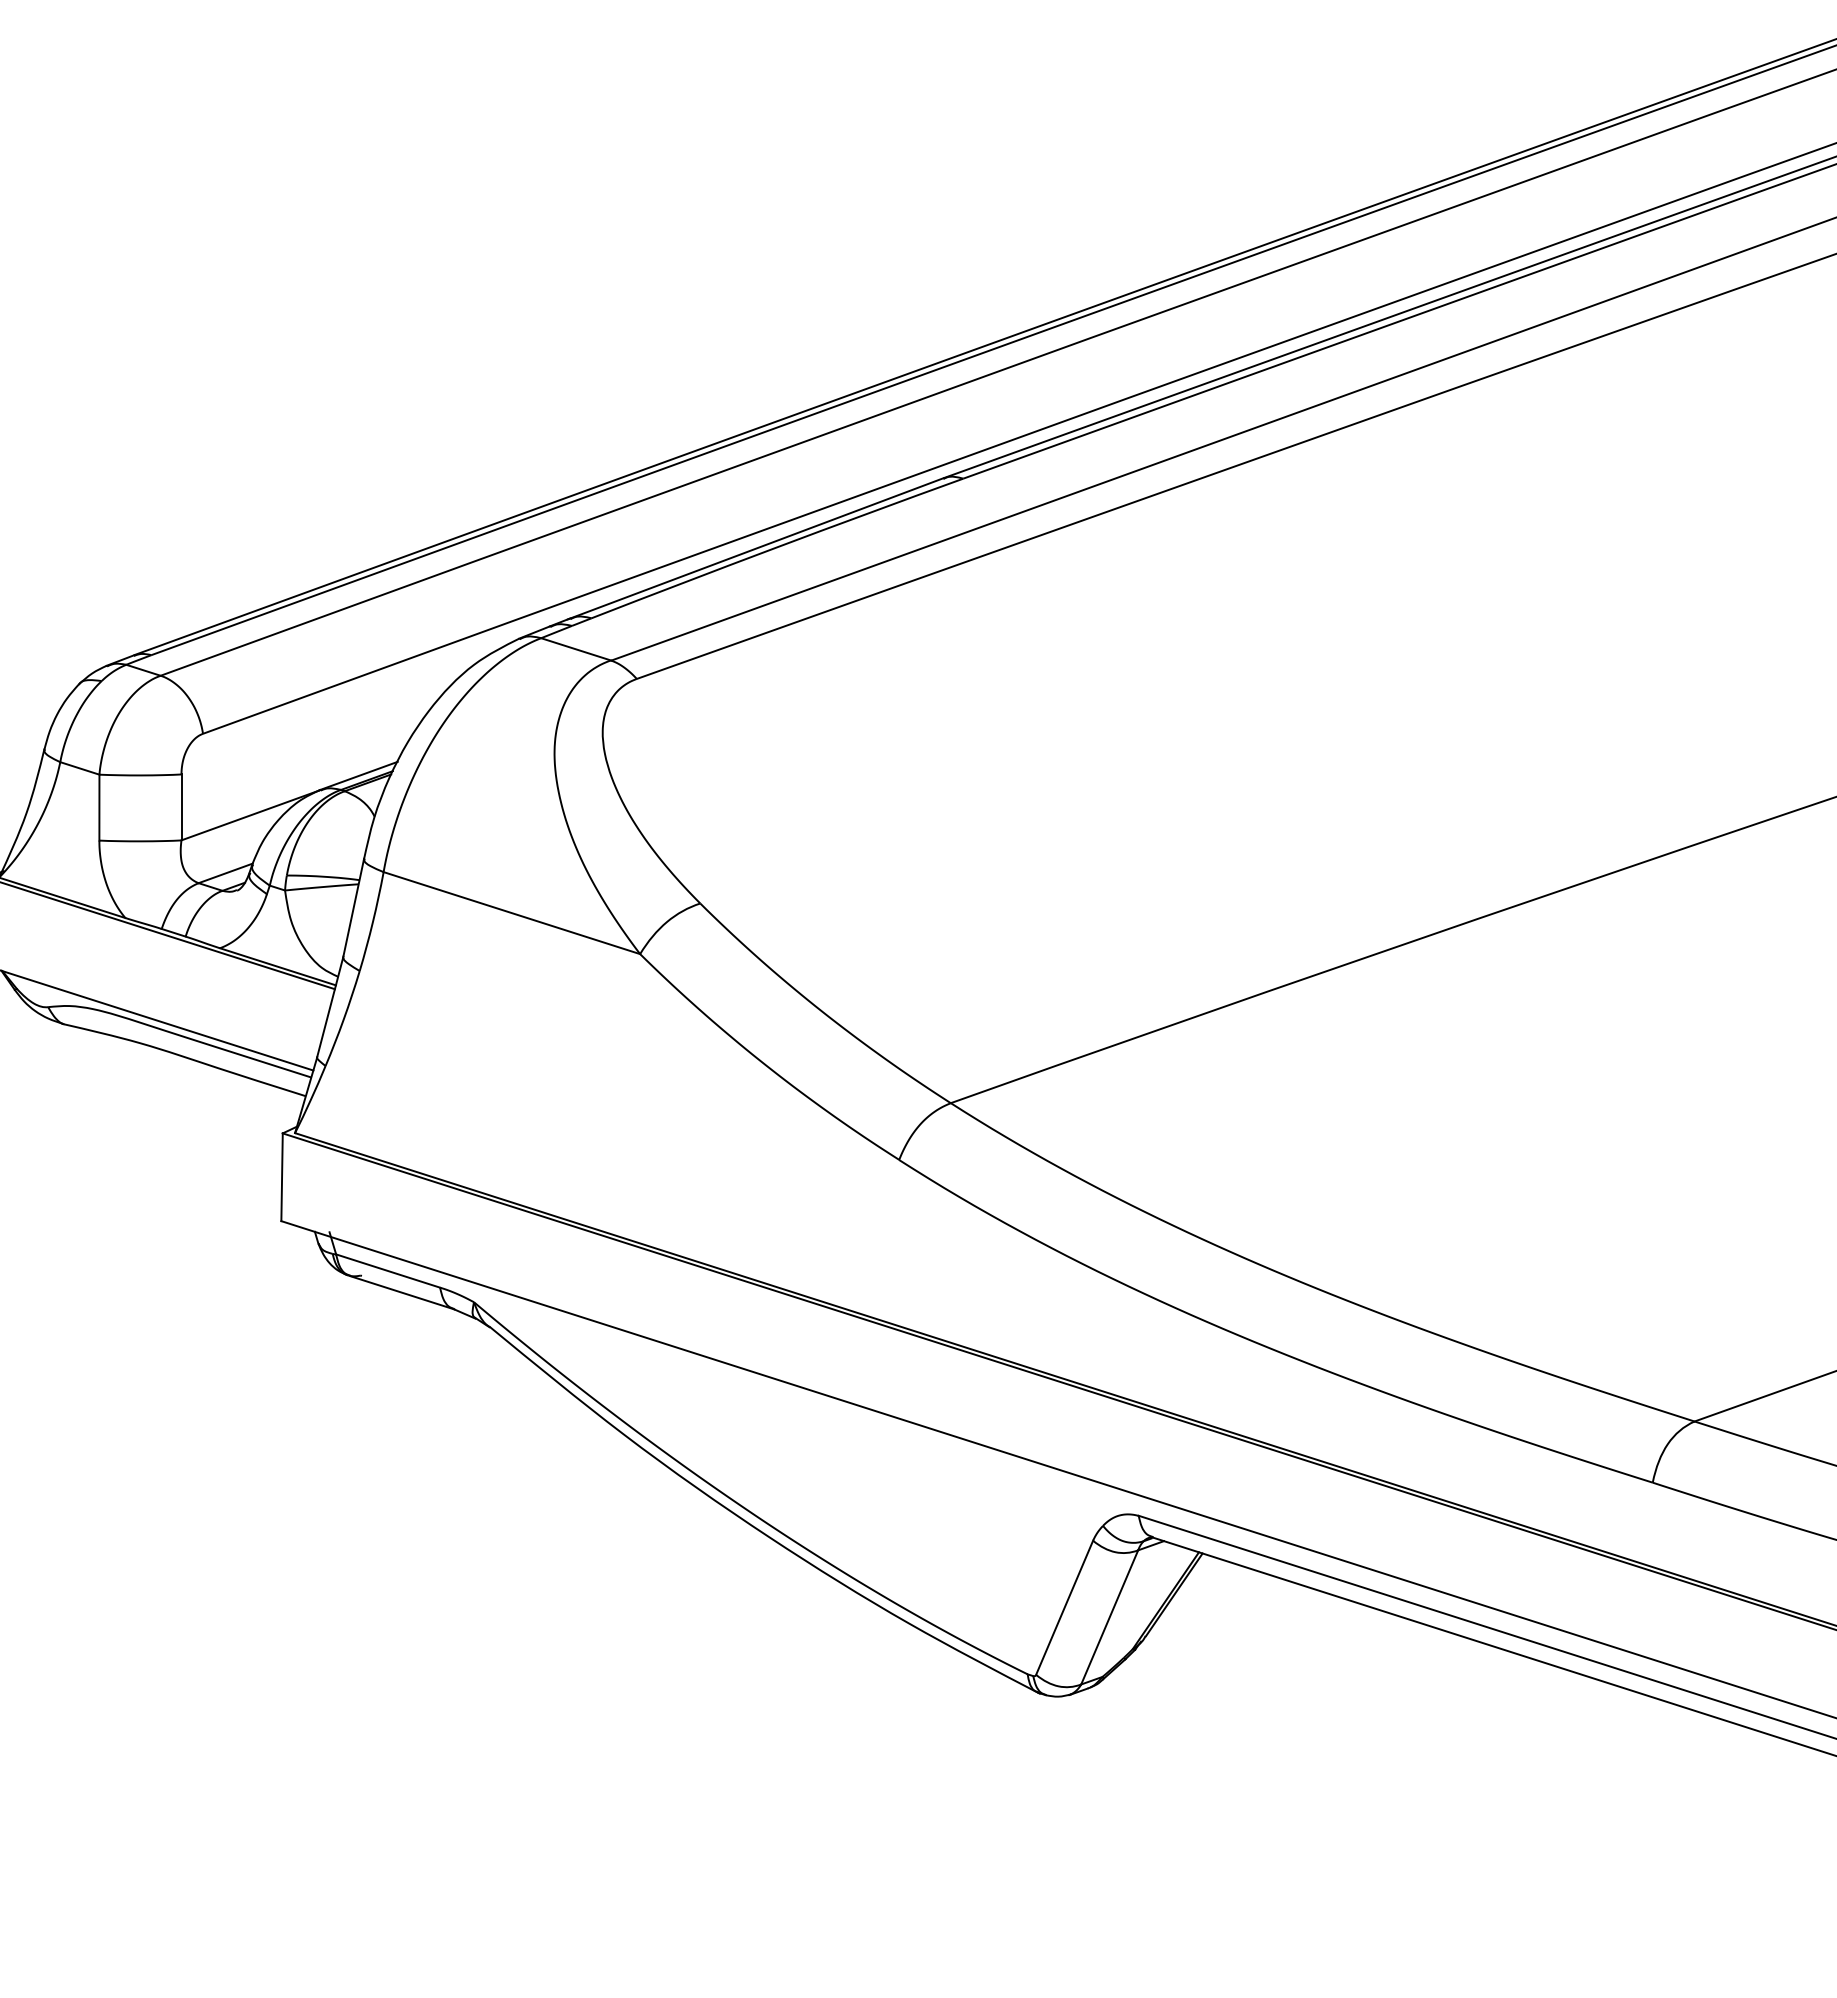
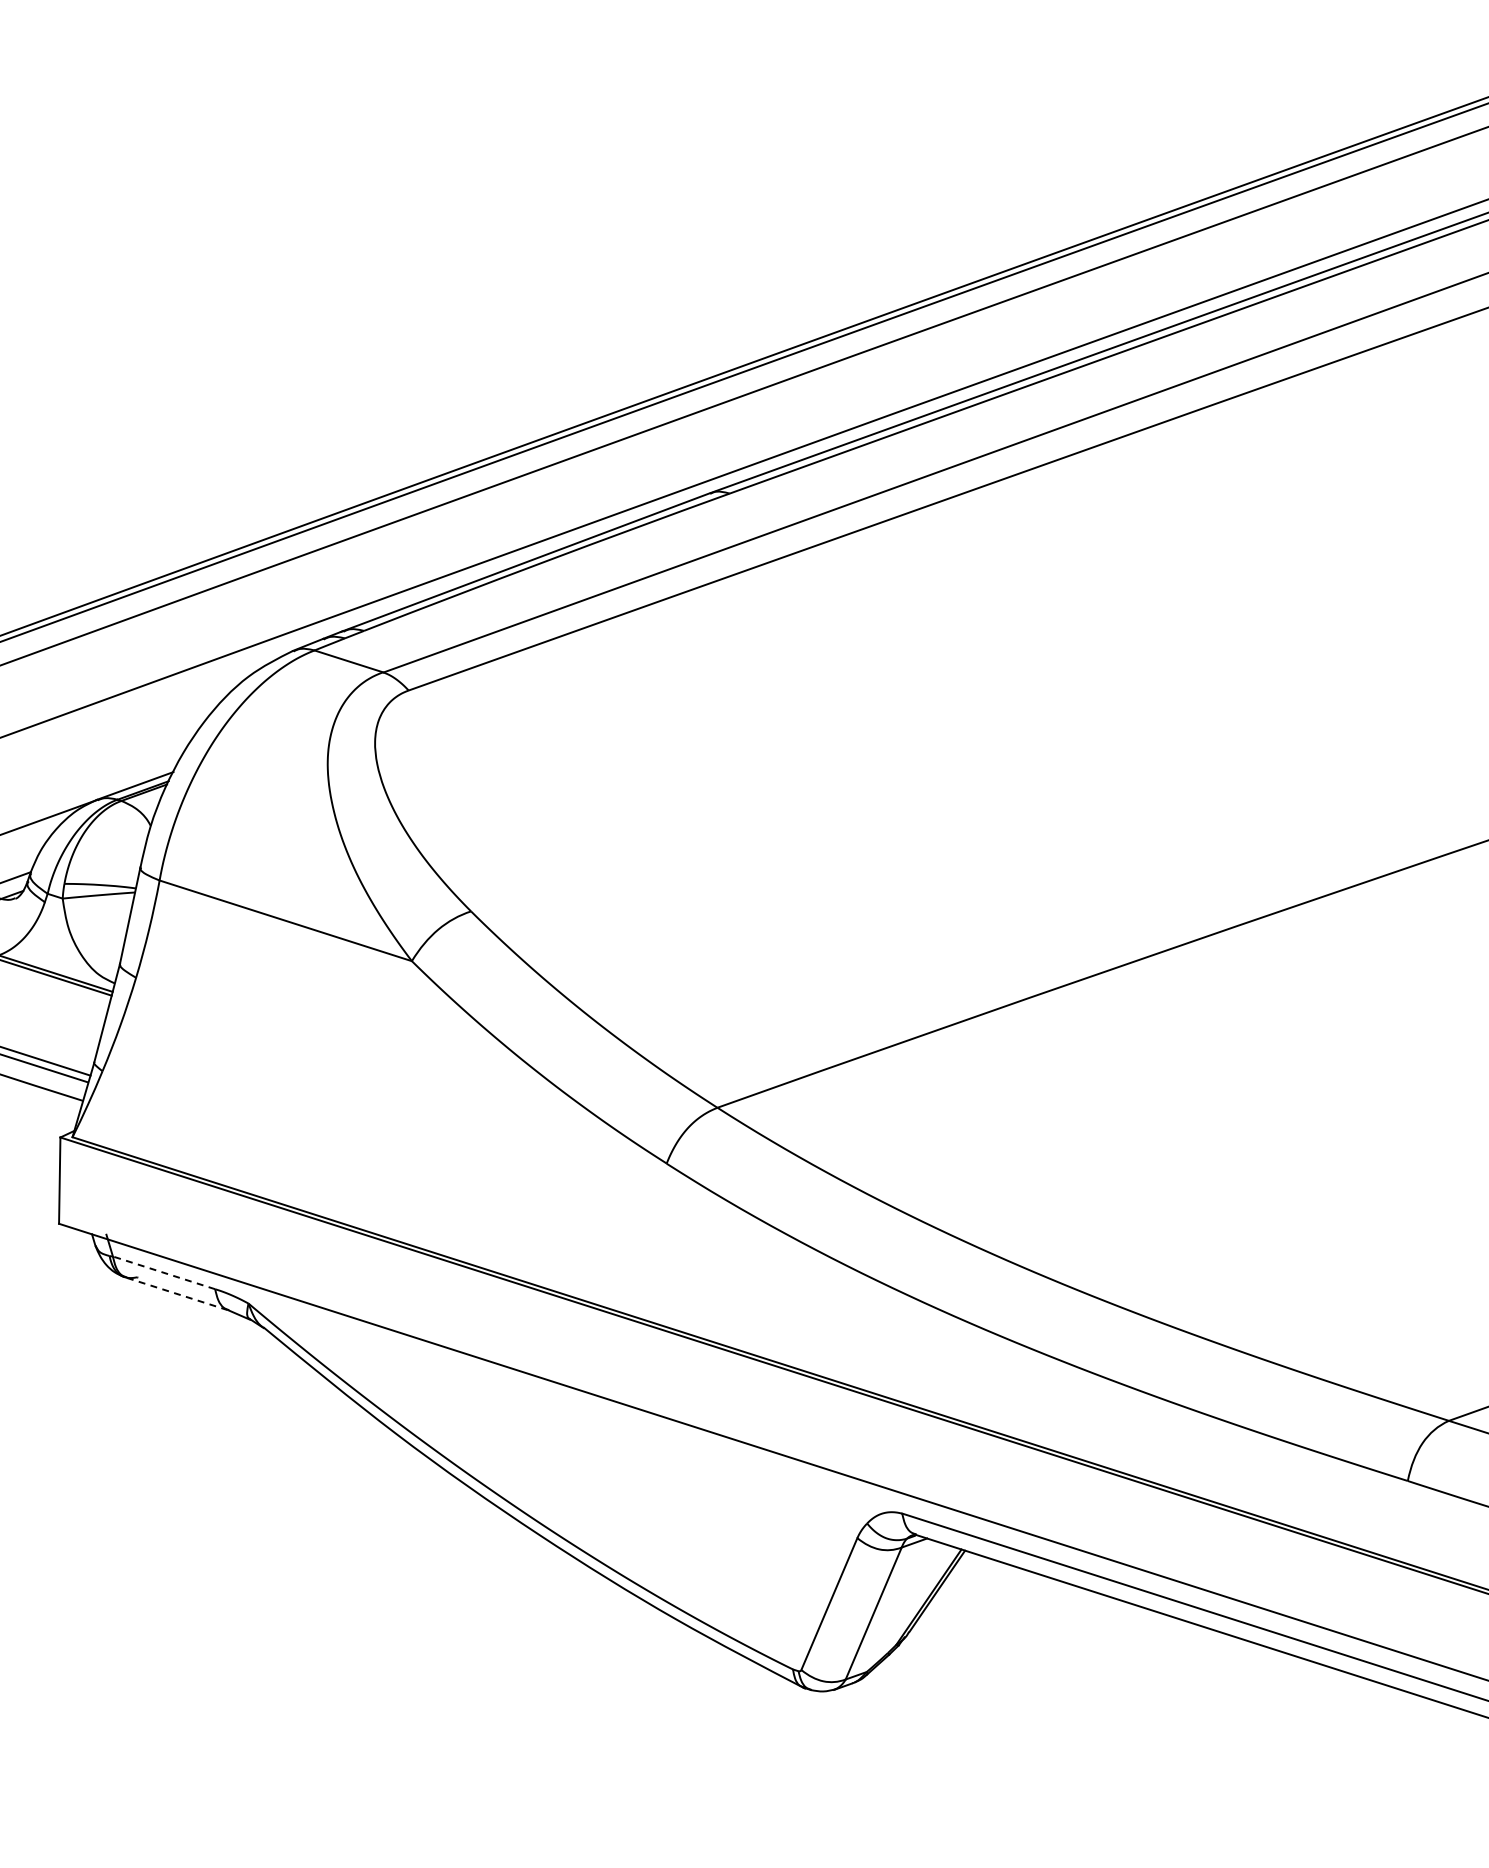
line: (388, 1271) -> (164, 1273), solid -> dashed
line: (402, 1292) -> (178, 1293), solid -> dashed

